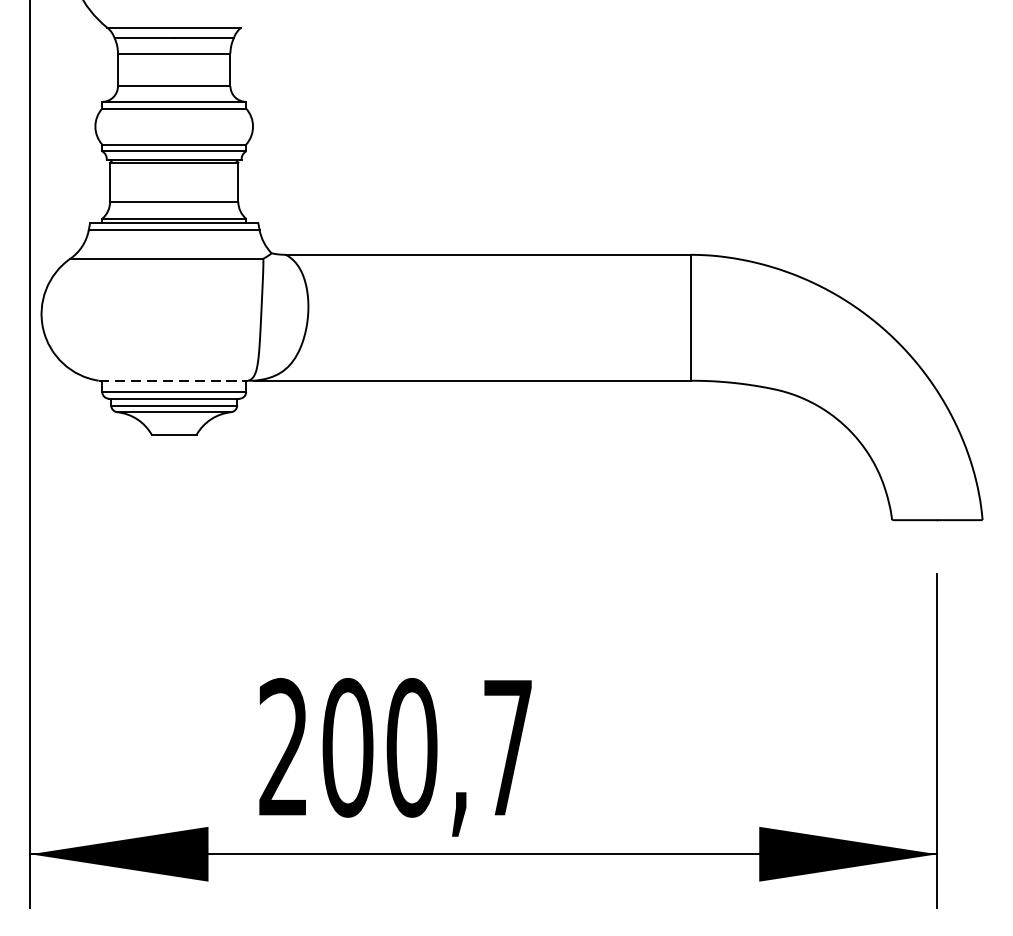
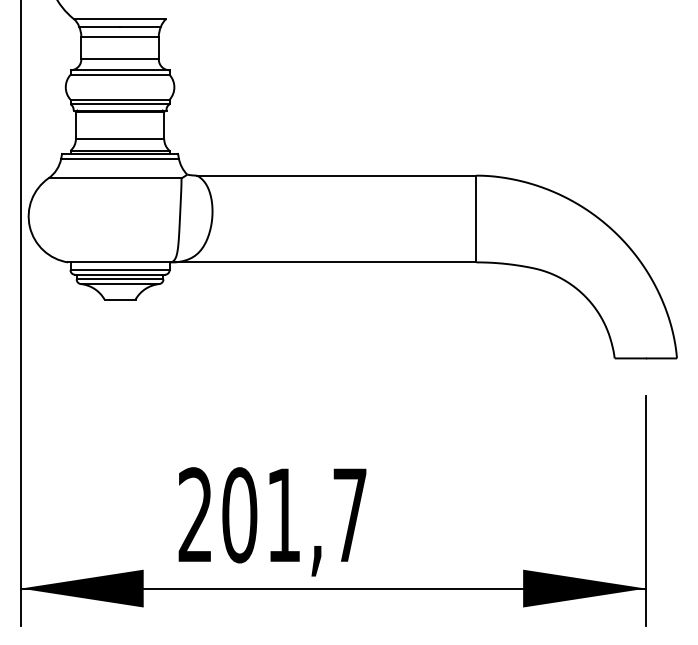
line: (173, 380) -> (119, 262), dashed -> solid
text: (411, 748) -> (283, 515), 200,7 -> 201,7

